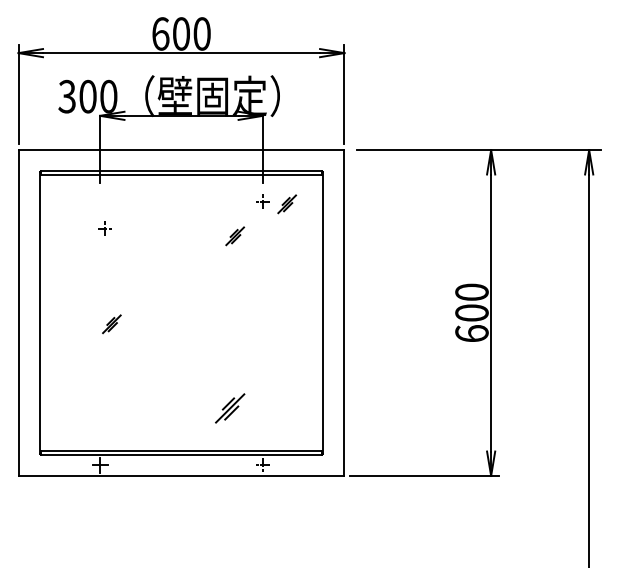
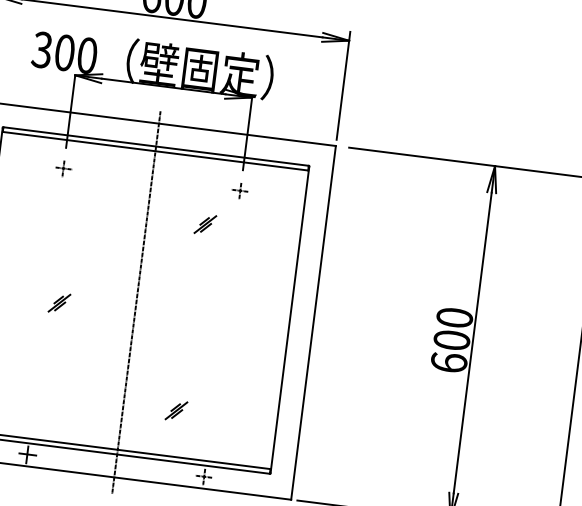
part: (287, 204) -> (266, 197), removed
part: (104, 228) -> (62, 168), moved
line: (181, 314) -> (136, 302), added
part: (230, 408) -> (176, 410), size x0.62

